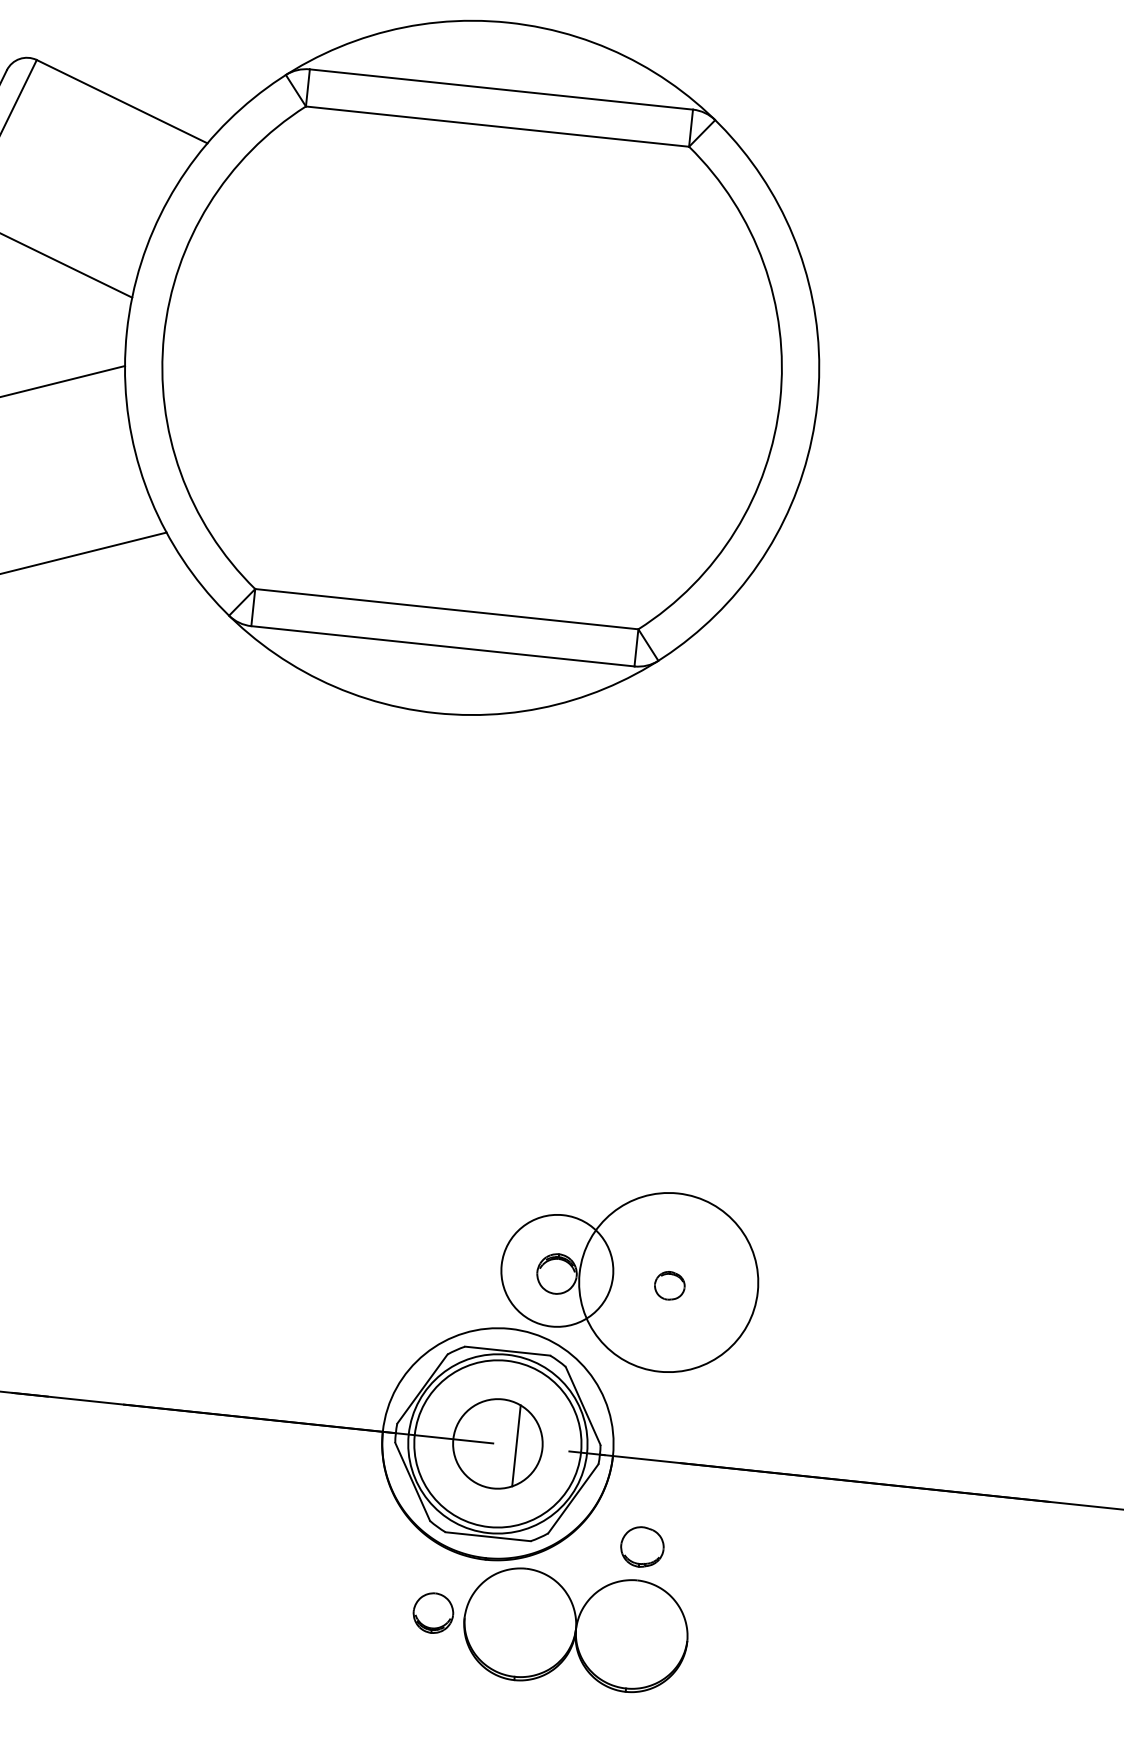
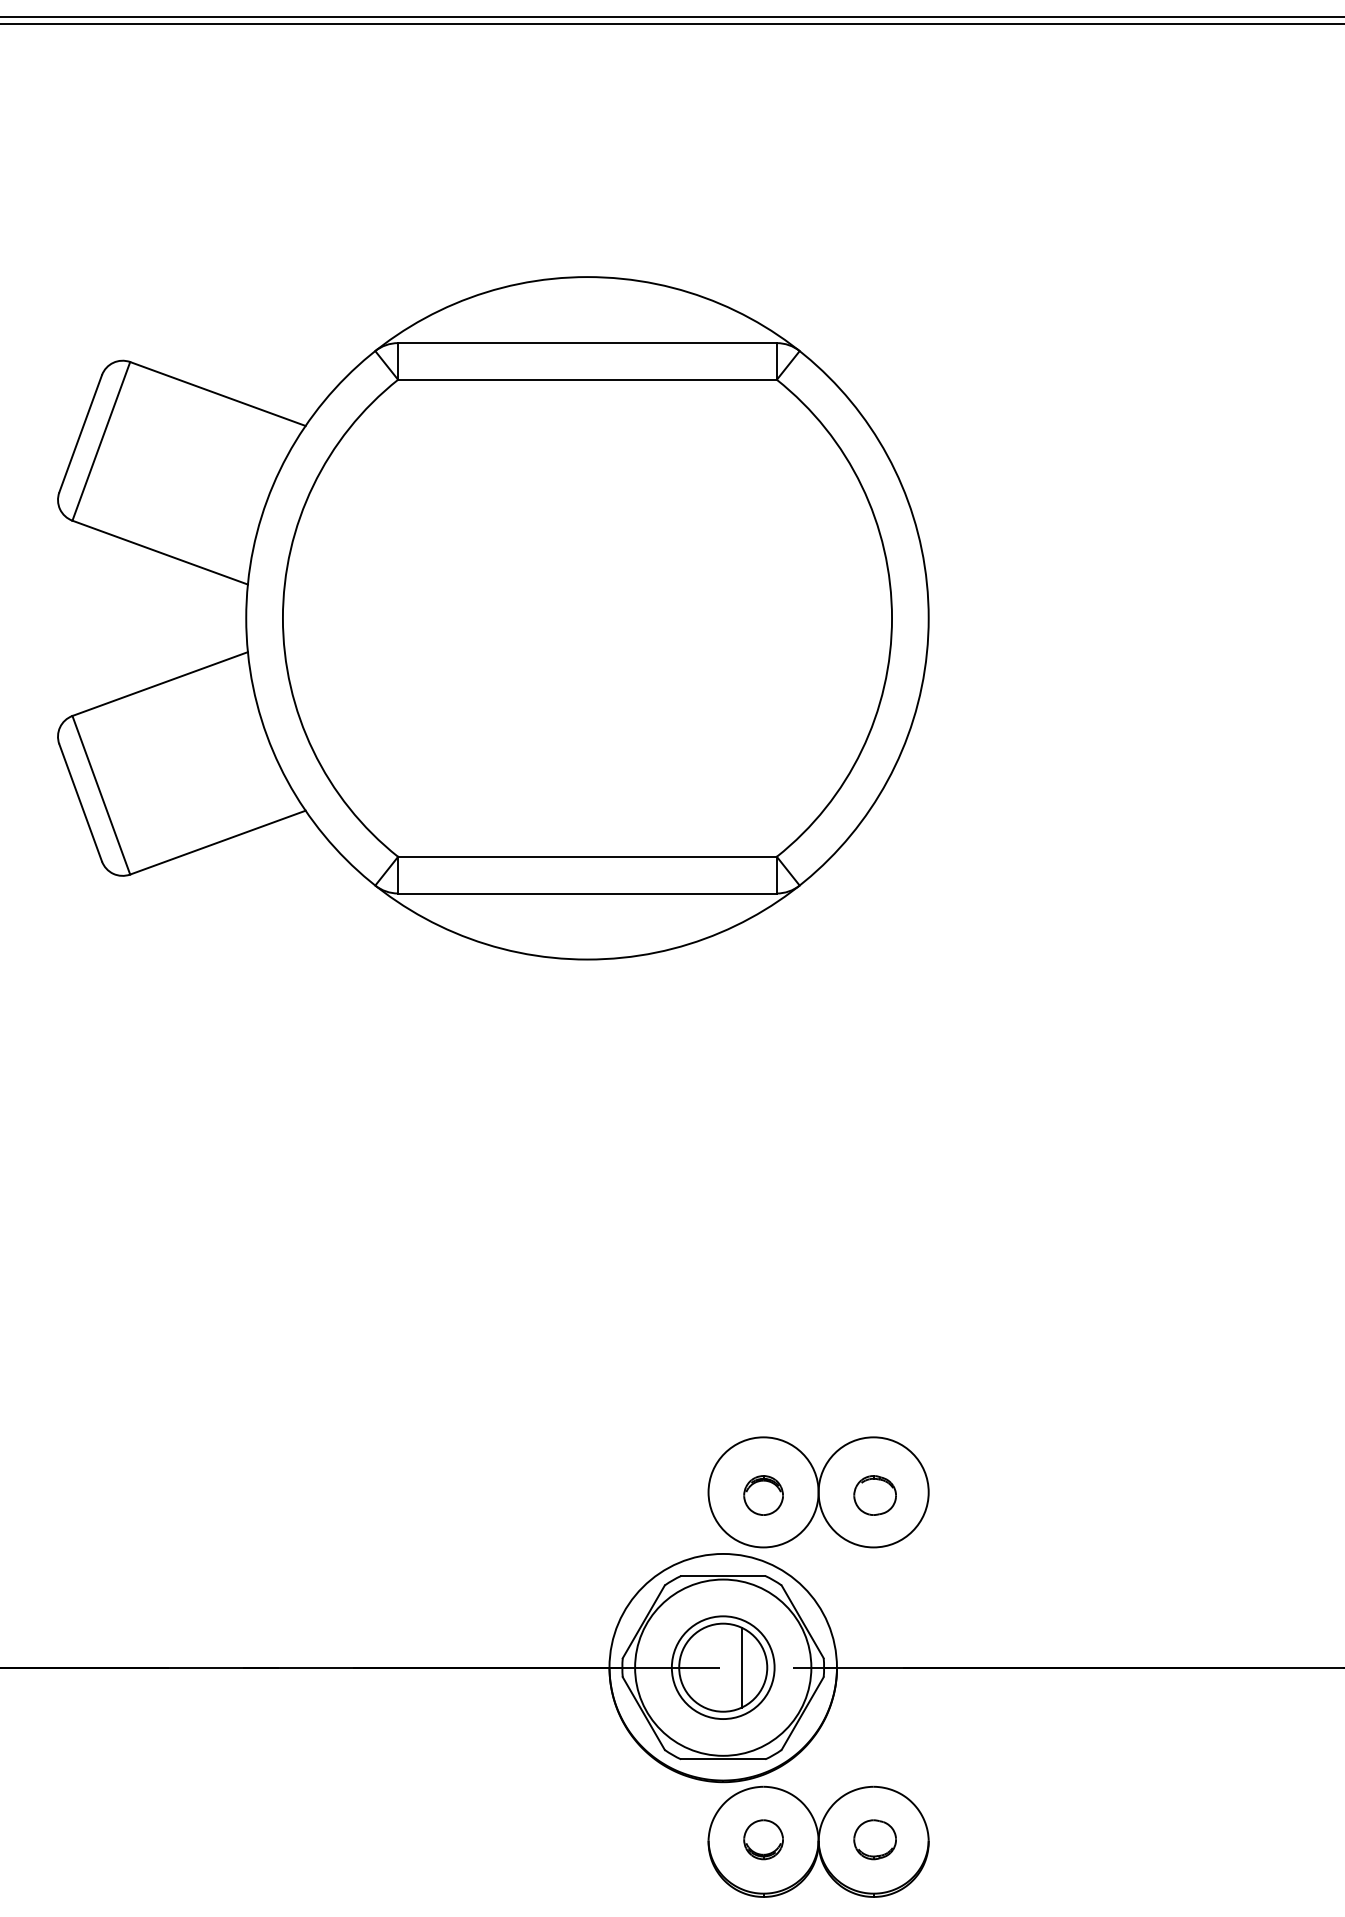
circle: (668, 1282) -> (873, 1492), size x0.62
part: (669, 1285) -> (874, 1495), size x1.43
circle: (497, 1443) -> (722, 1667), size x0.62
part: (641, 1546) -> (874, 1839), moved
part: (433, 1612) -> (763, 1839), moved

